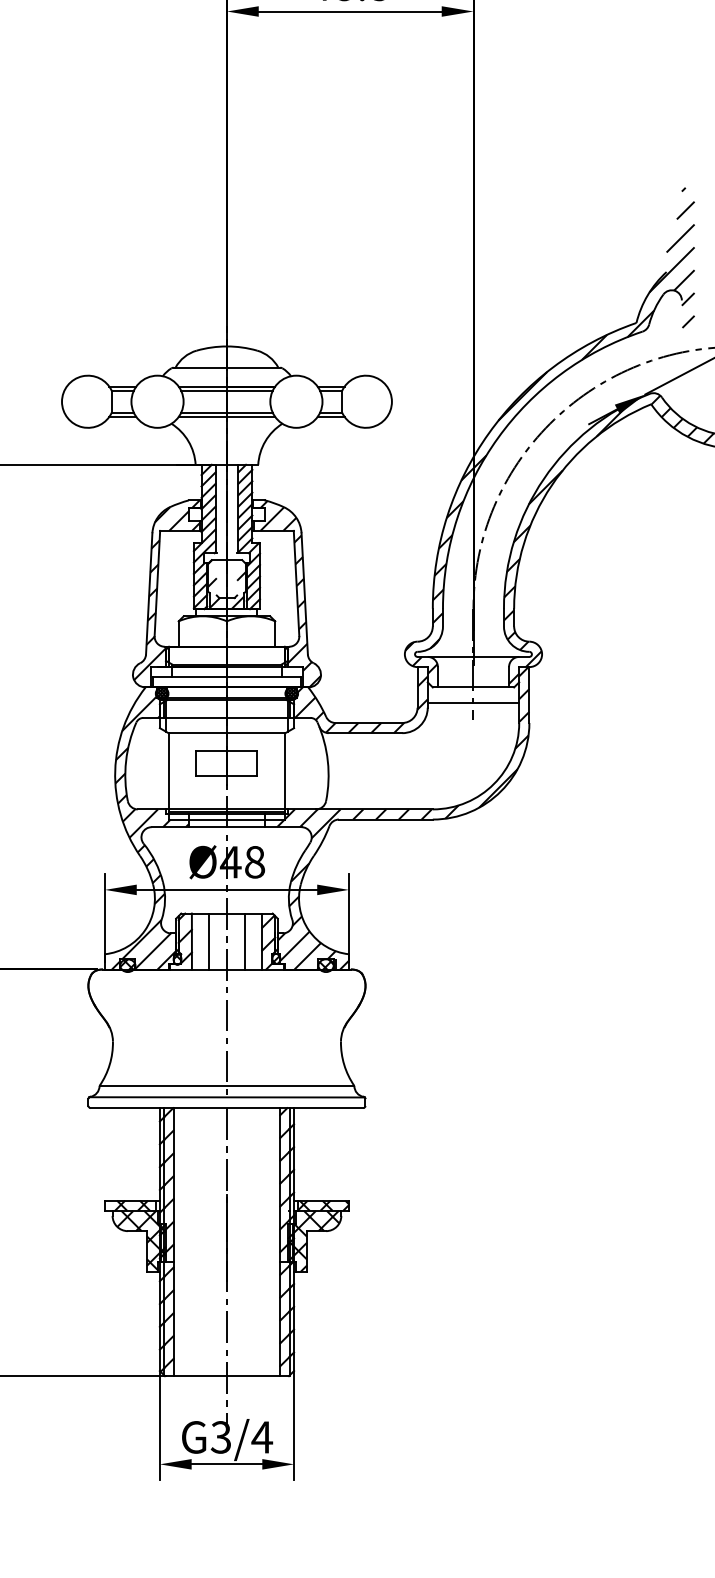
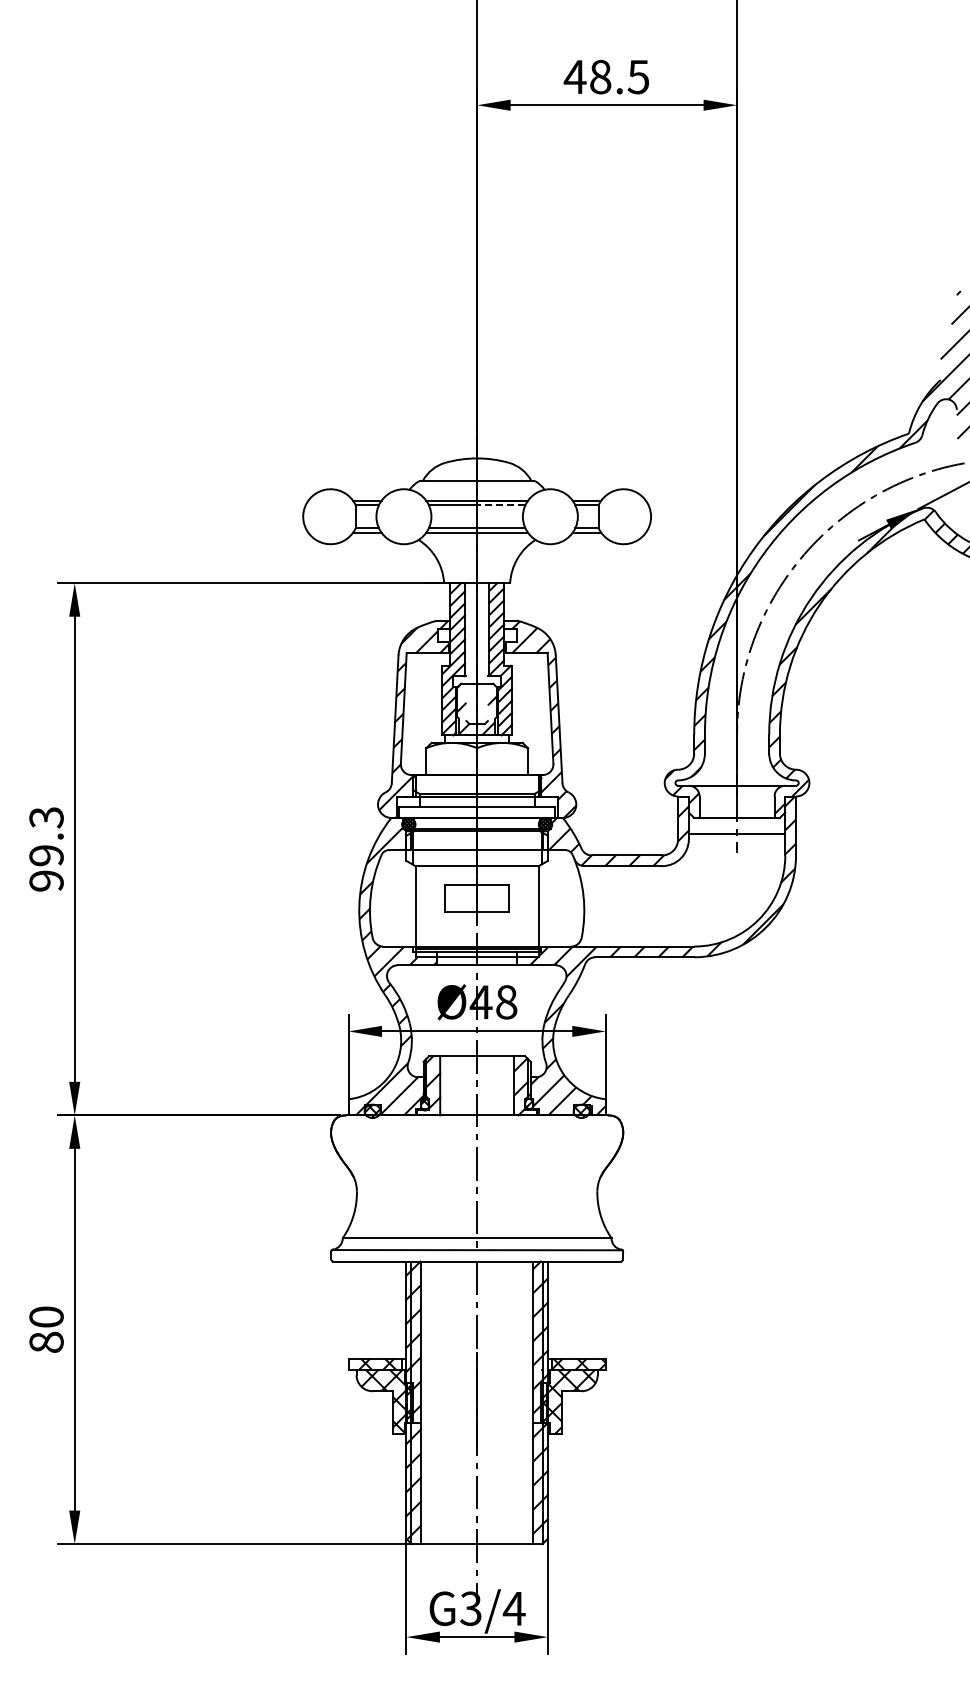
line: (249, 391) -> (500, 505), solid -> dashed
line: (209, 941) -> (458, 1085), removed
line: (244, 941) -> (495, 1085), removed

